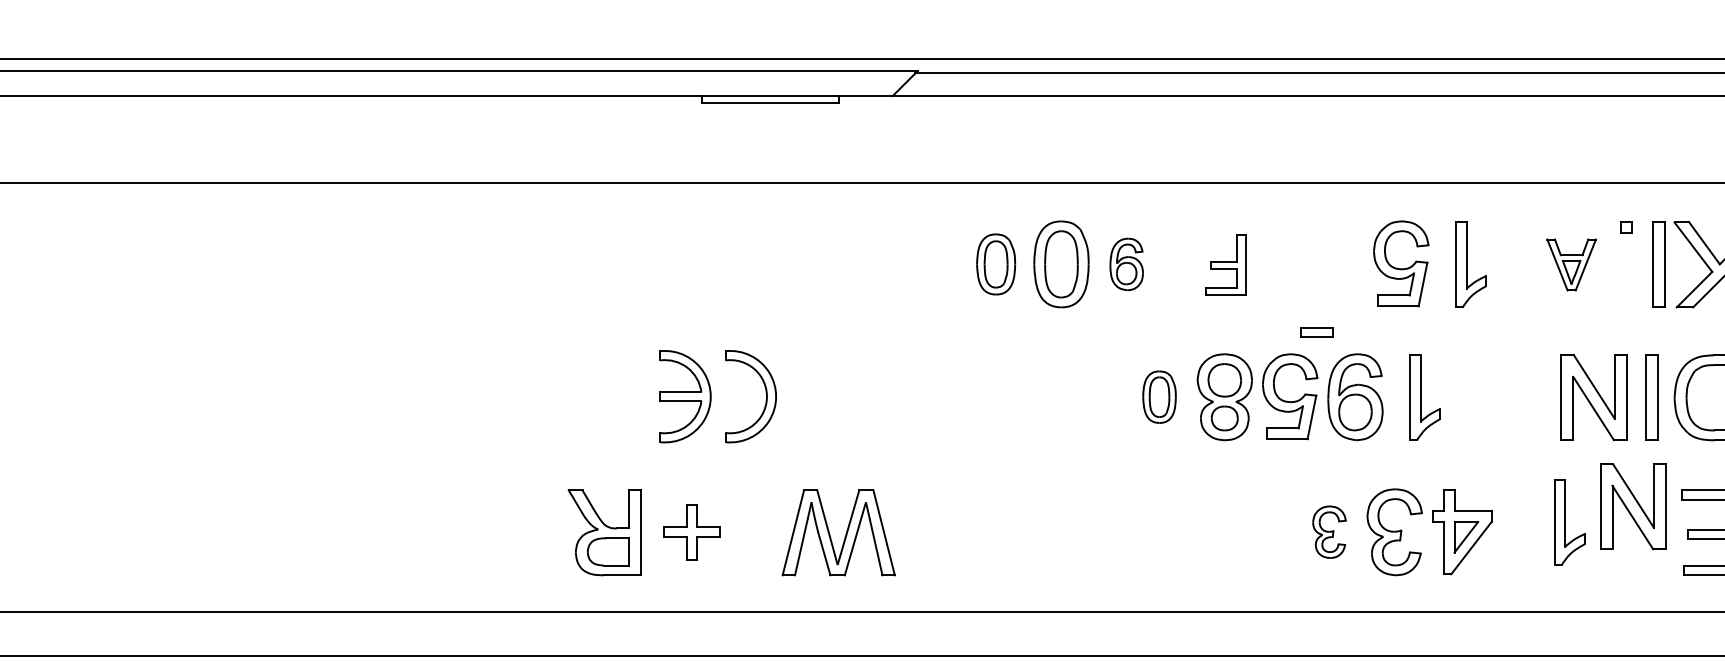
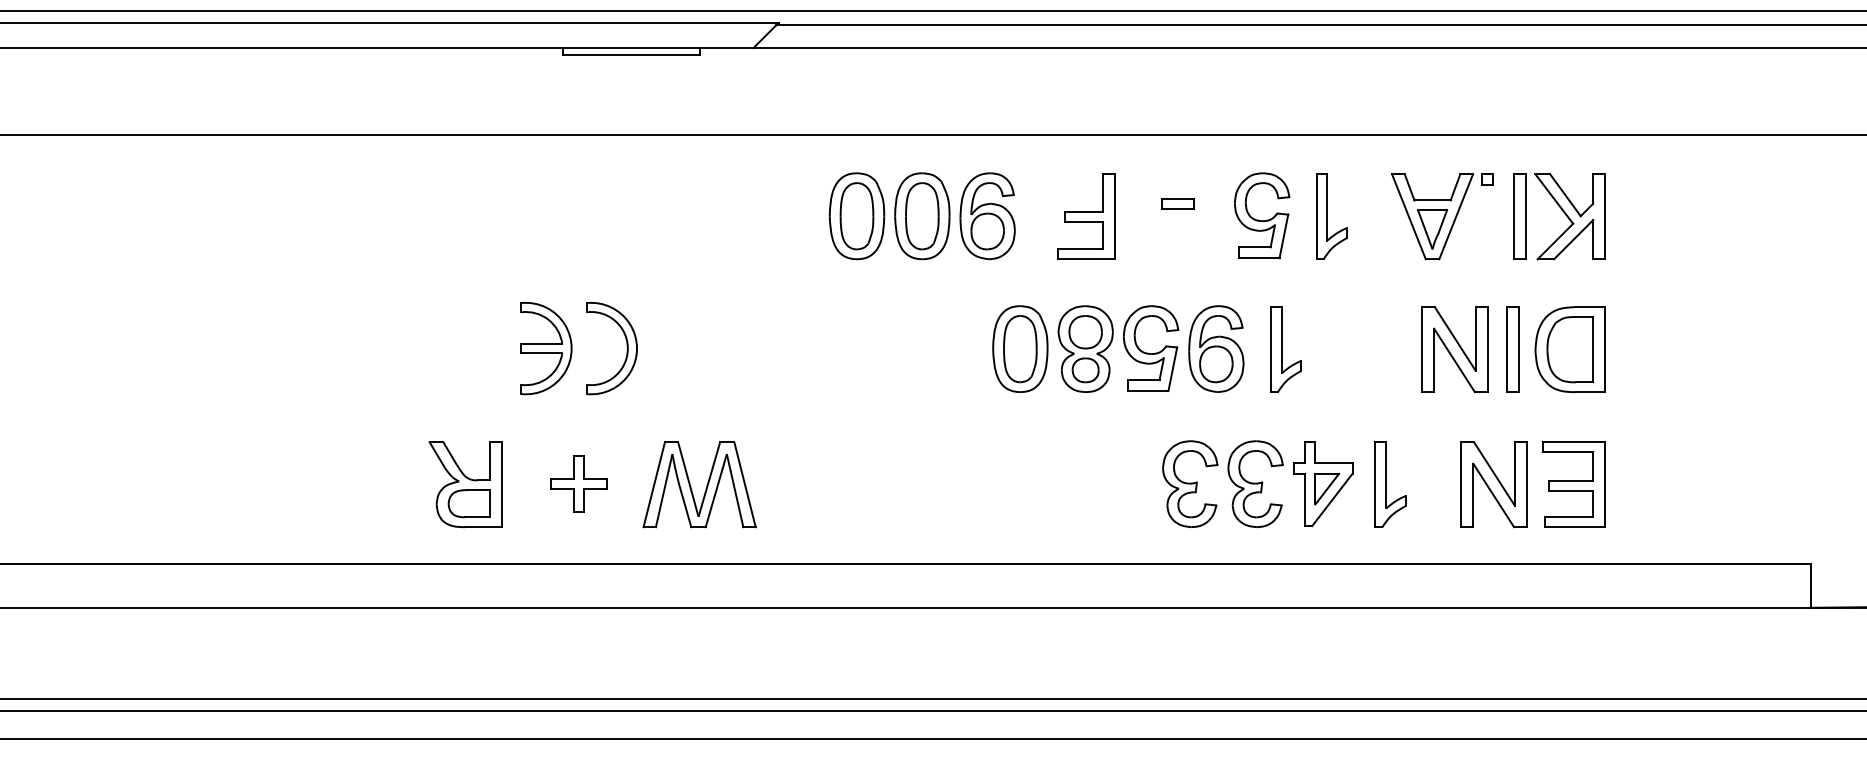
part: (995, 264) -> (856, 216), size x1.43
part: (1126, 264) -> (987, 216), size x1.67
part: (1225, 264) -> (1086, 216), size x1.43
part: (1571, 264) -> (1432, 216), size x1.67
part: (1316, 331) -> (1177, 203), moved
part: (1159, 396) -> (1020, 348), size x1.67
part: (1632, 506) -> (1493, 484), moved
part: (1569, 522) -> (1390, 484), moved
part: (691, 531) -> (578, 483), moved
part: (1329, 531) -> (1190, 483), size x1.67

